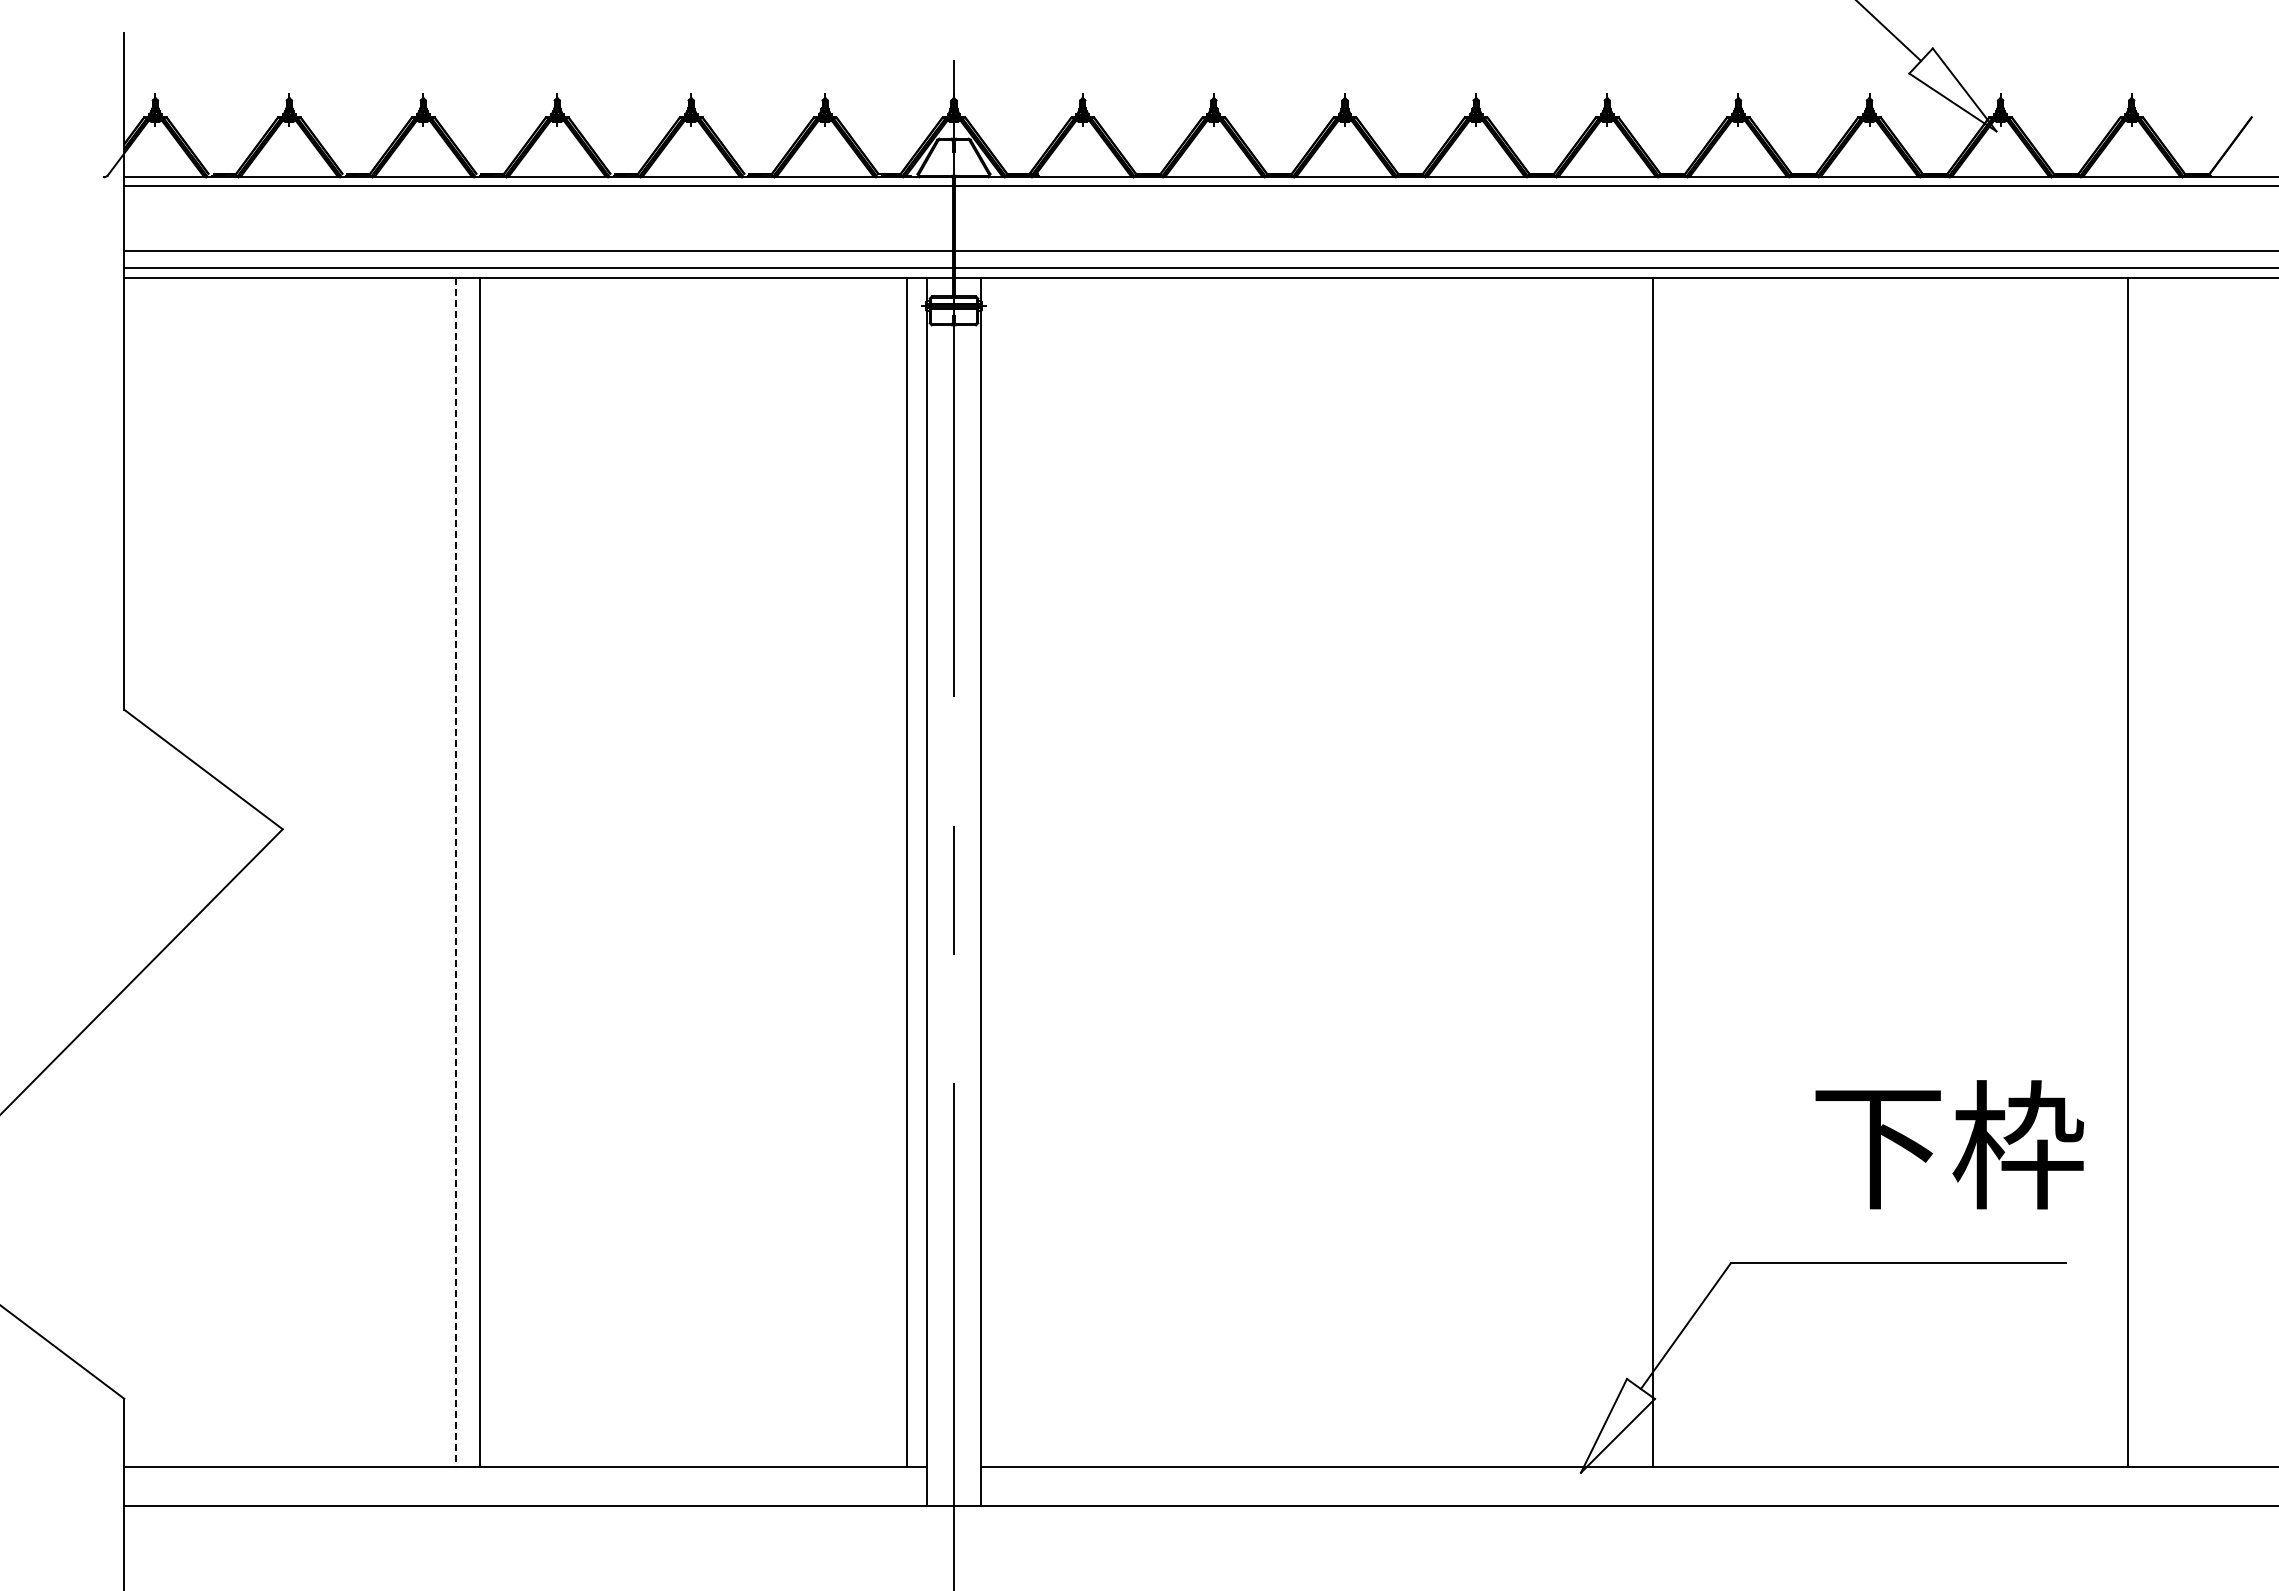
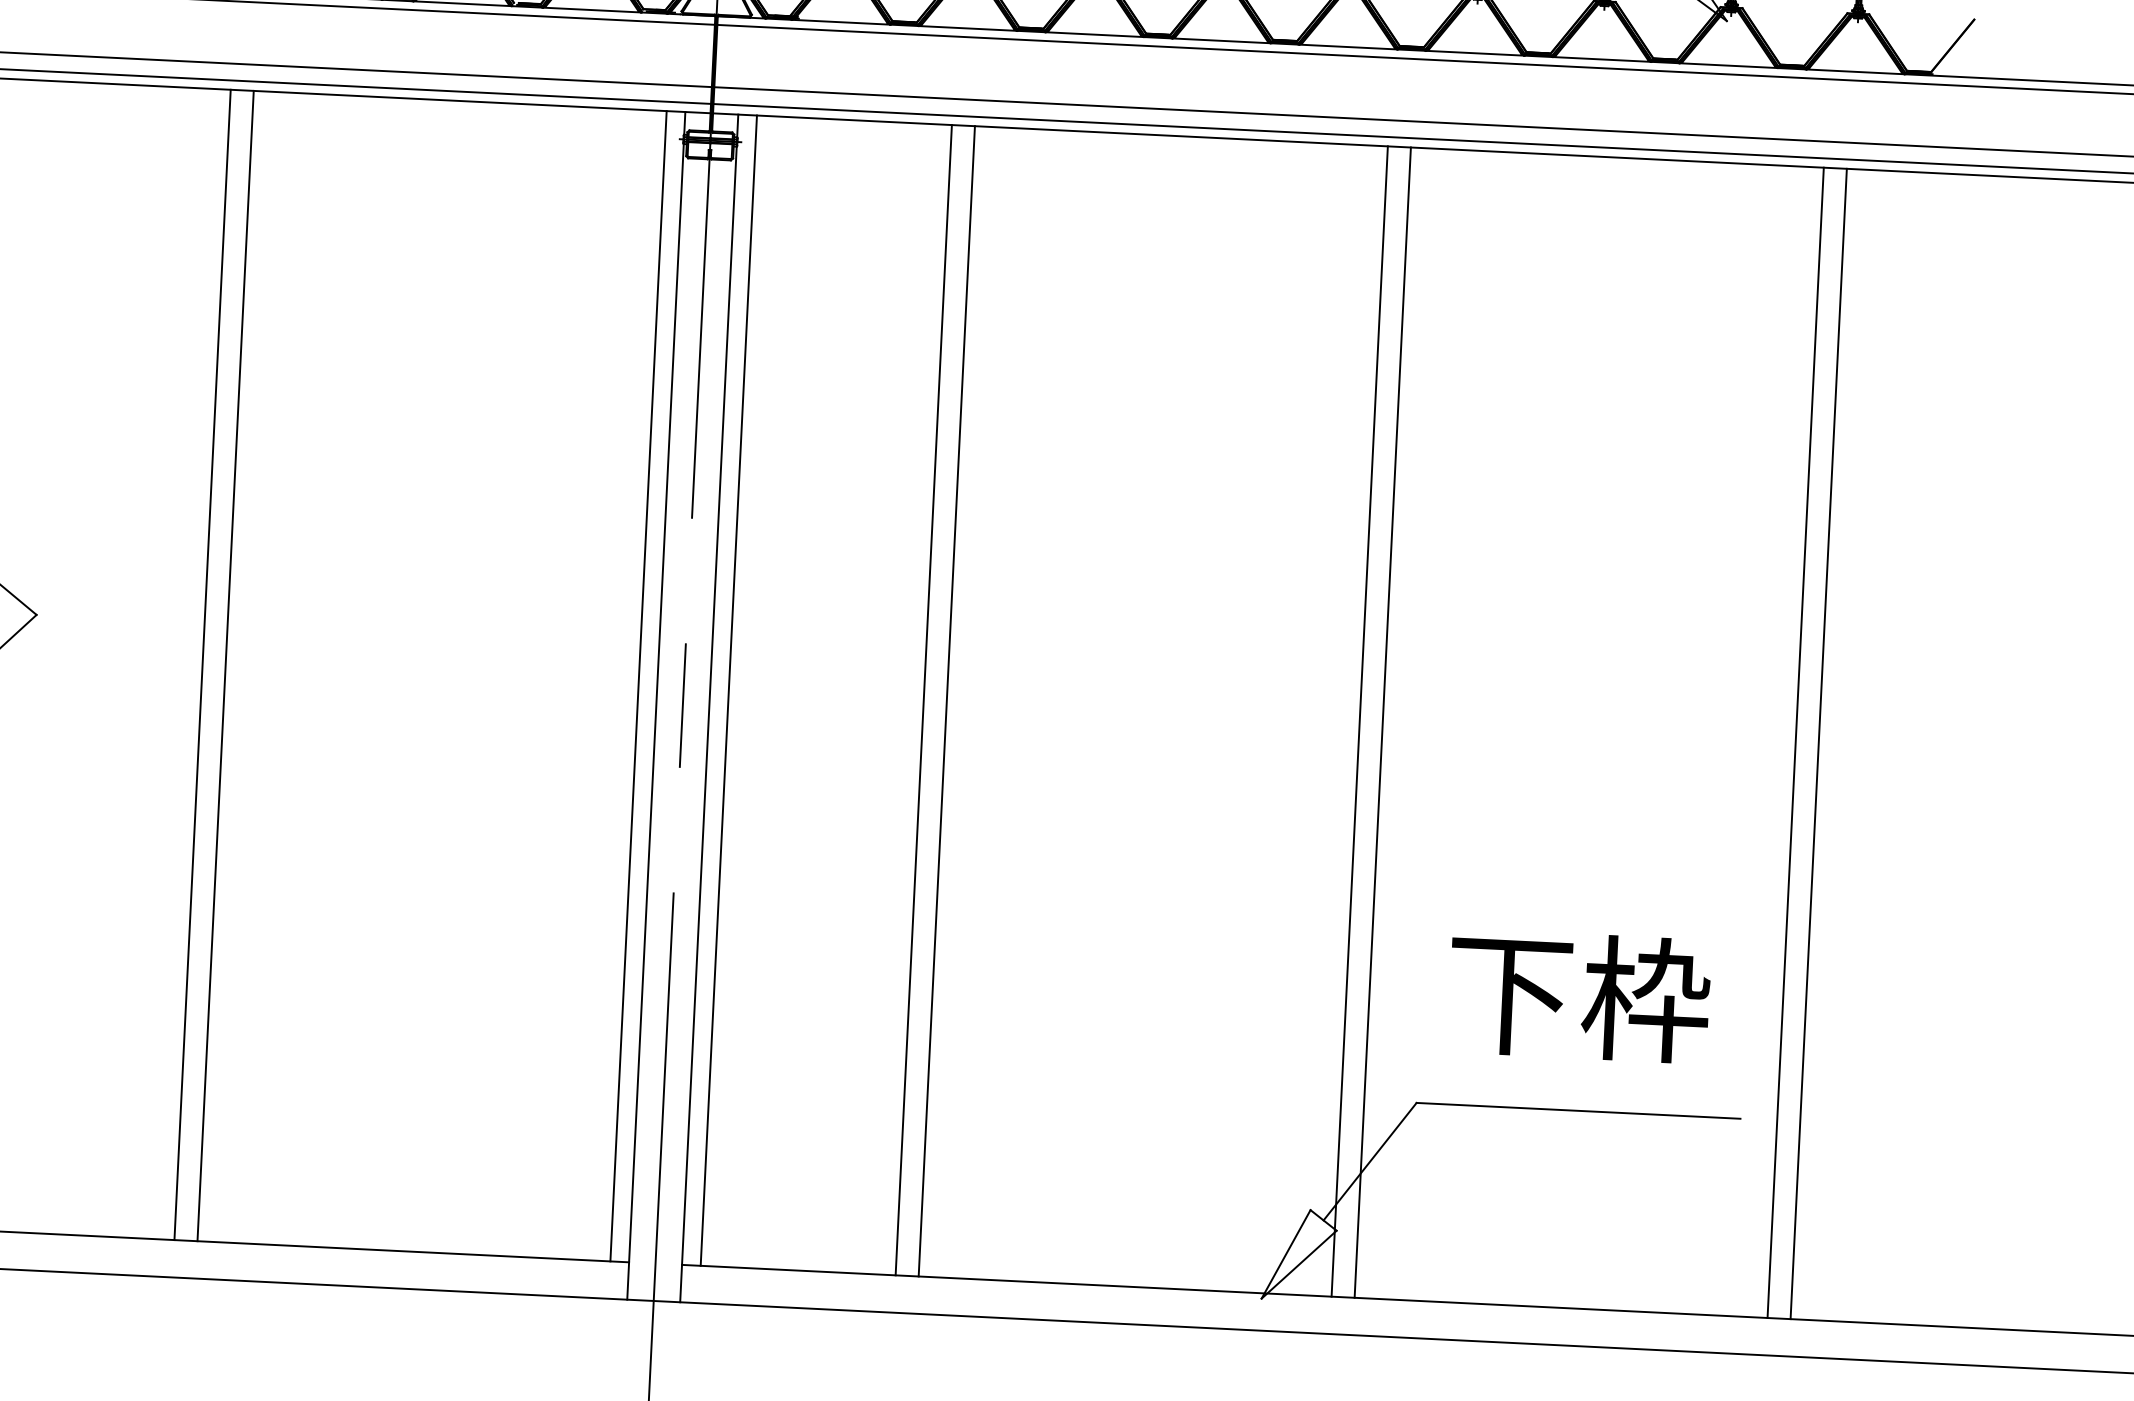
line: (456, 872) -> (202, 664), dashed -> solid
line: (1000, 872) -> (728, 690), added
line: (1202, 872) -> (924, 700), added
line: (1226, 872) -> (947, 701), added
line: (1676, 872) -> (1382, 722), added
line: (2103, 872) -> (1795, 742), added
text: (1949, 1144) -> (1579, 995), moved

